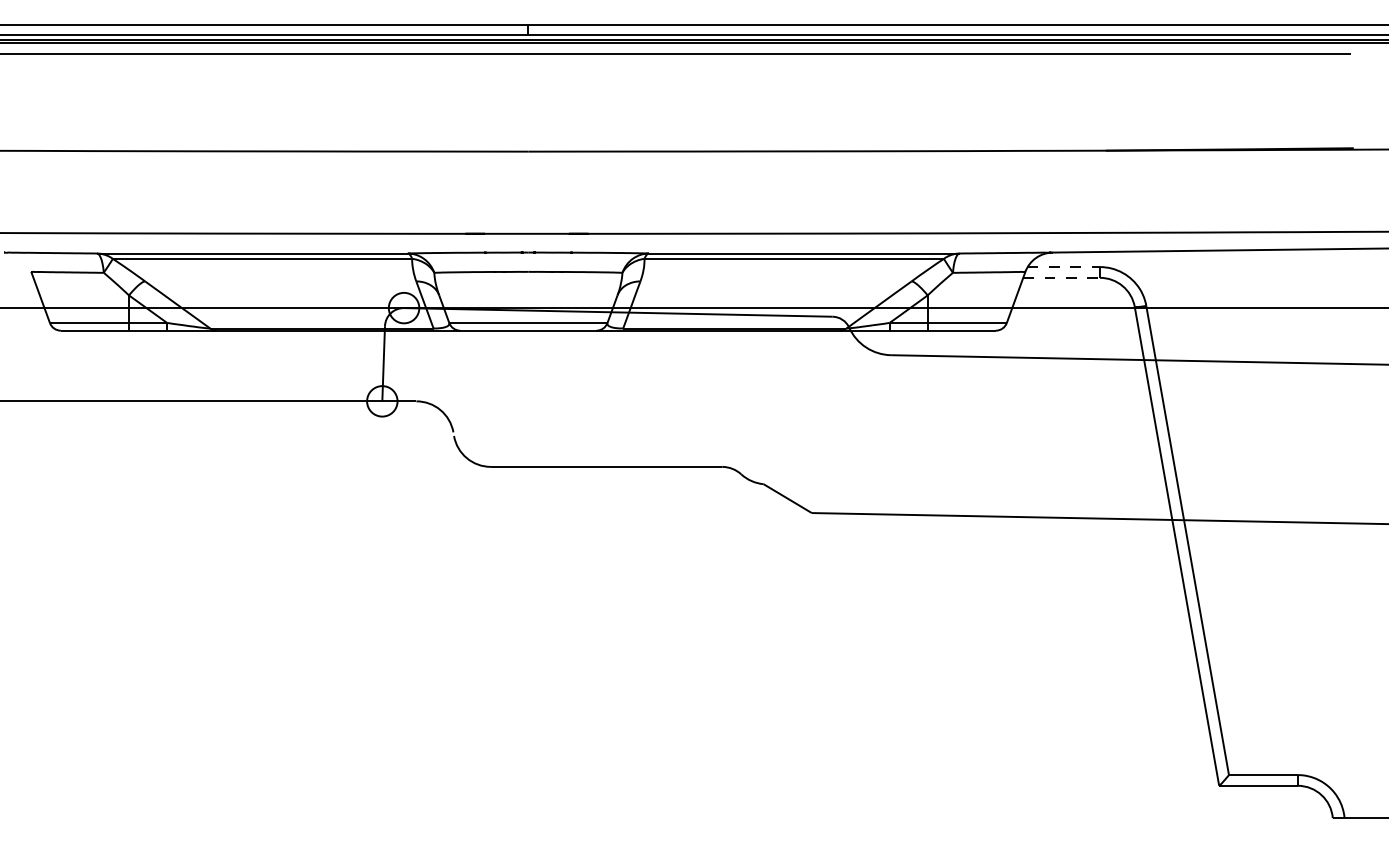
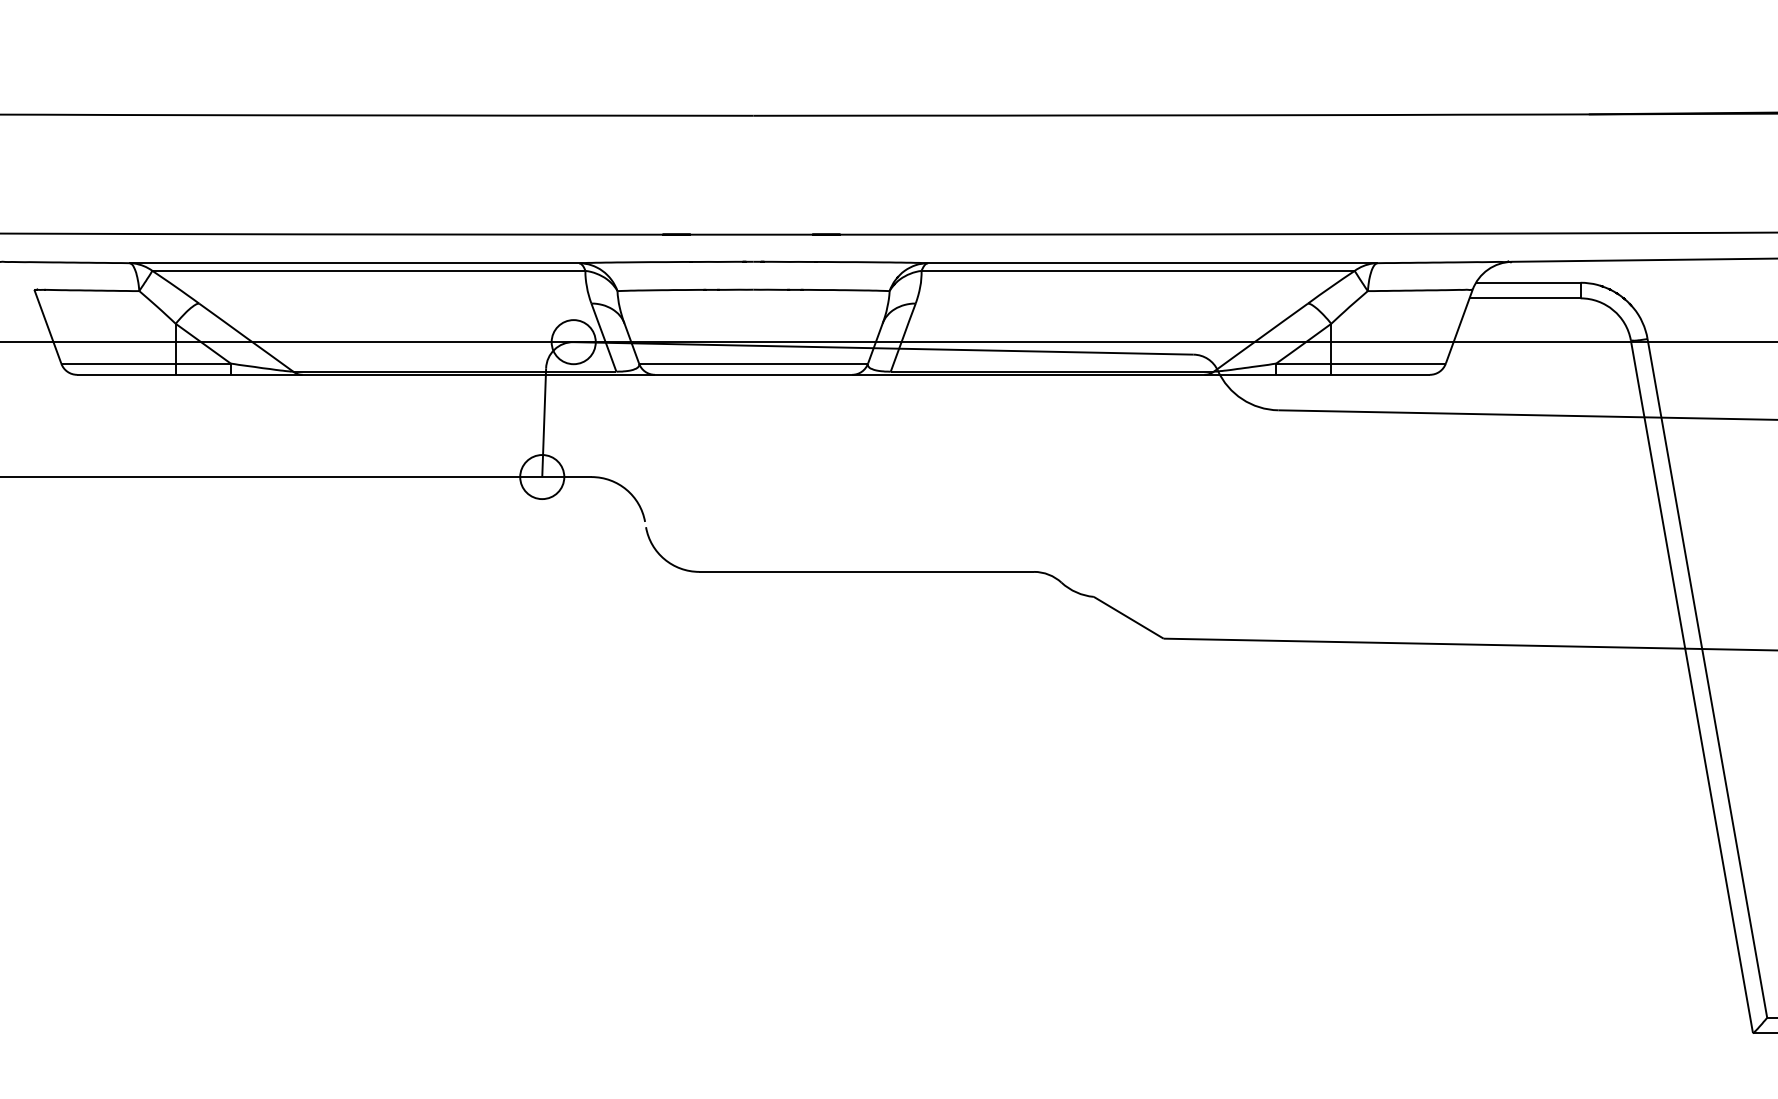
line: (1064, 267) -> (1529, 283), dashed -> solid
line: (1062, 277) -> (1526, 297), dashed -> solid

